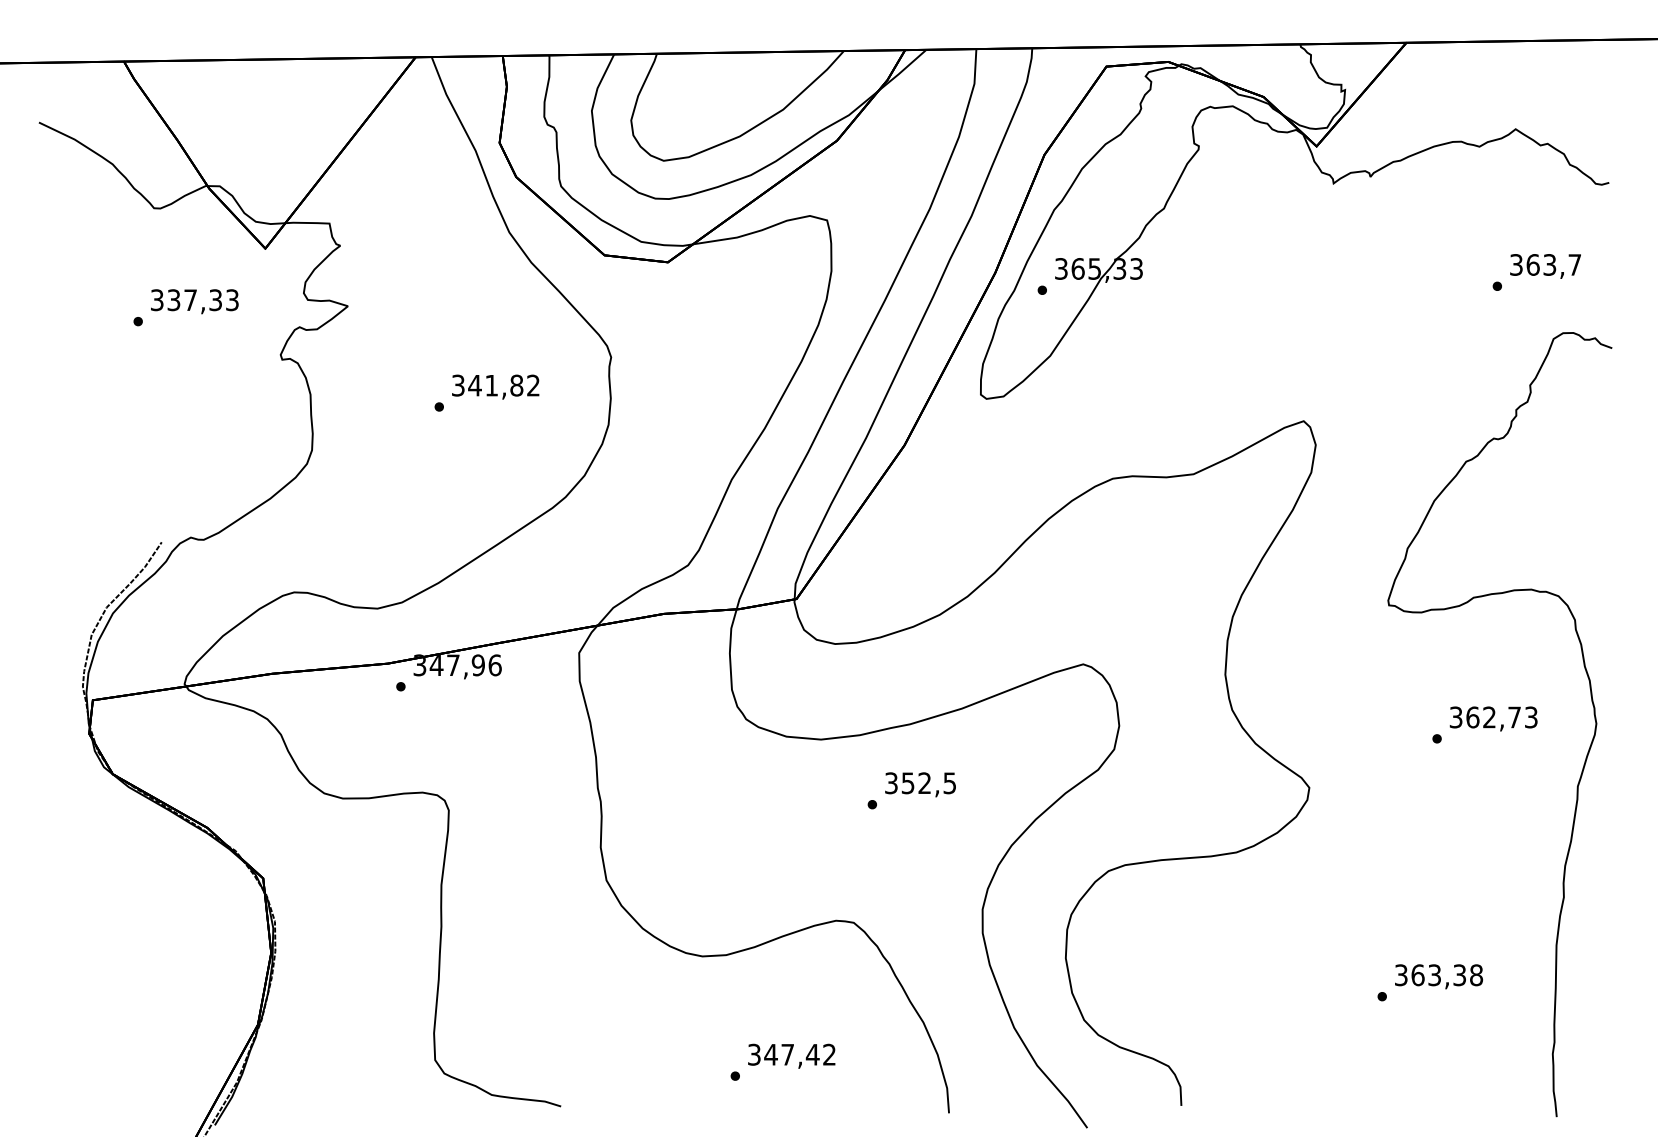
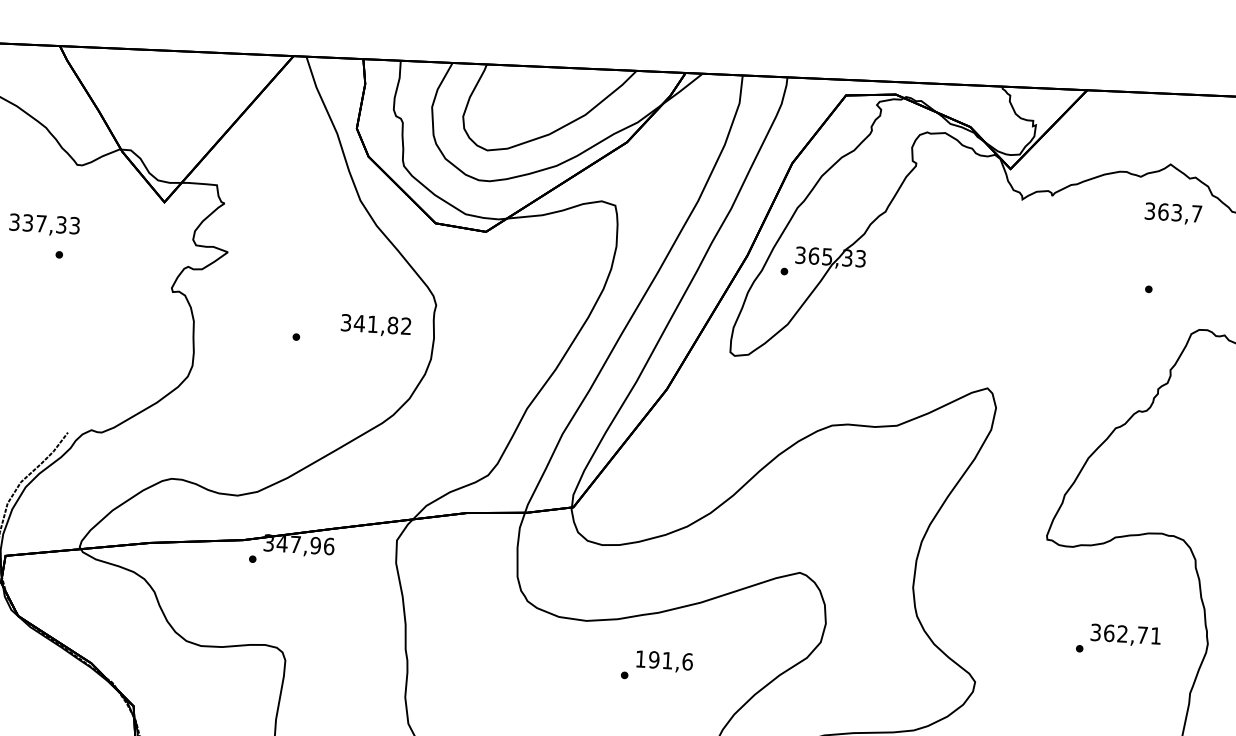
text: (1545, 266) -> (1173, 213), moved
text: (194, 301) -> (44, 225), moved
text: (495, 386) -> (375, 325), moved
text: (1531, 717) -> (1156, 636), 362,73 -> 362,71
text: (920, 783) -> (664, 660), 352,5 -> 191,6

